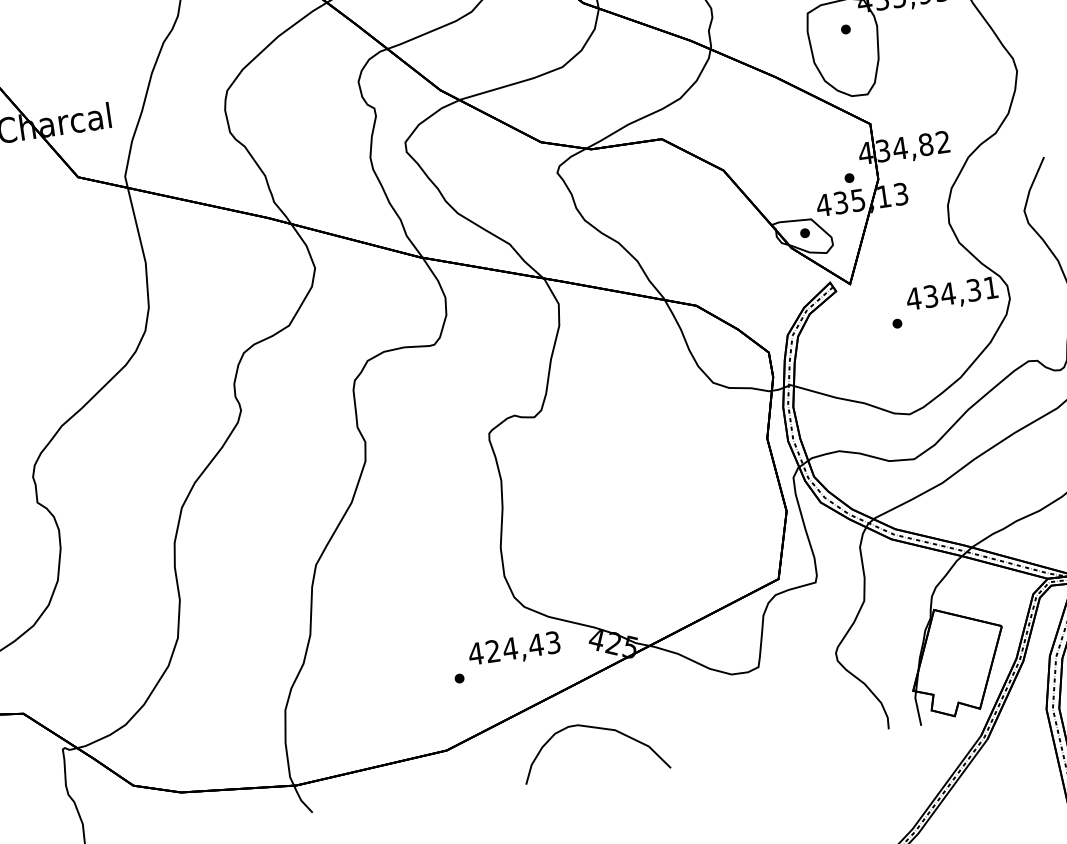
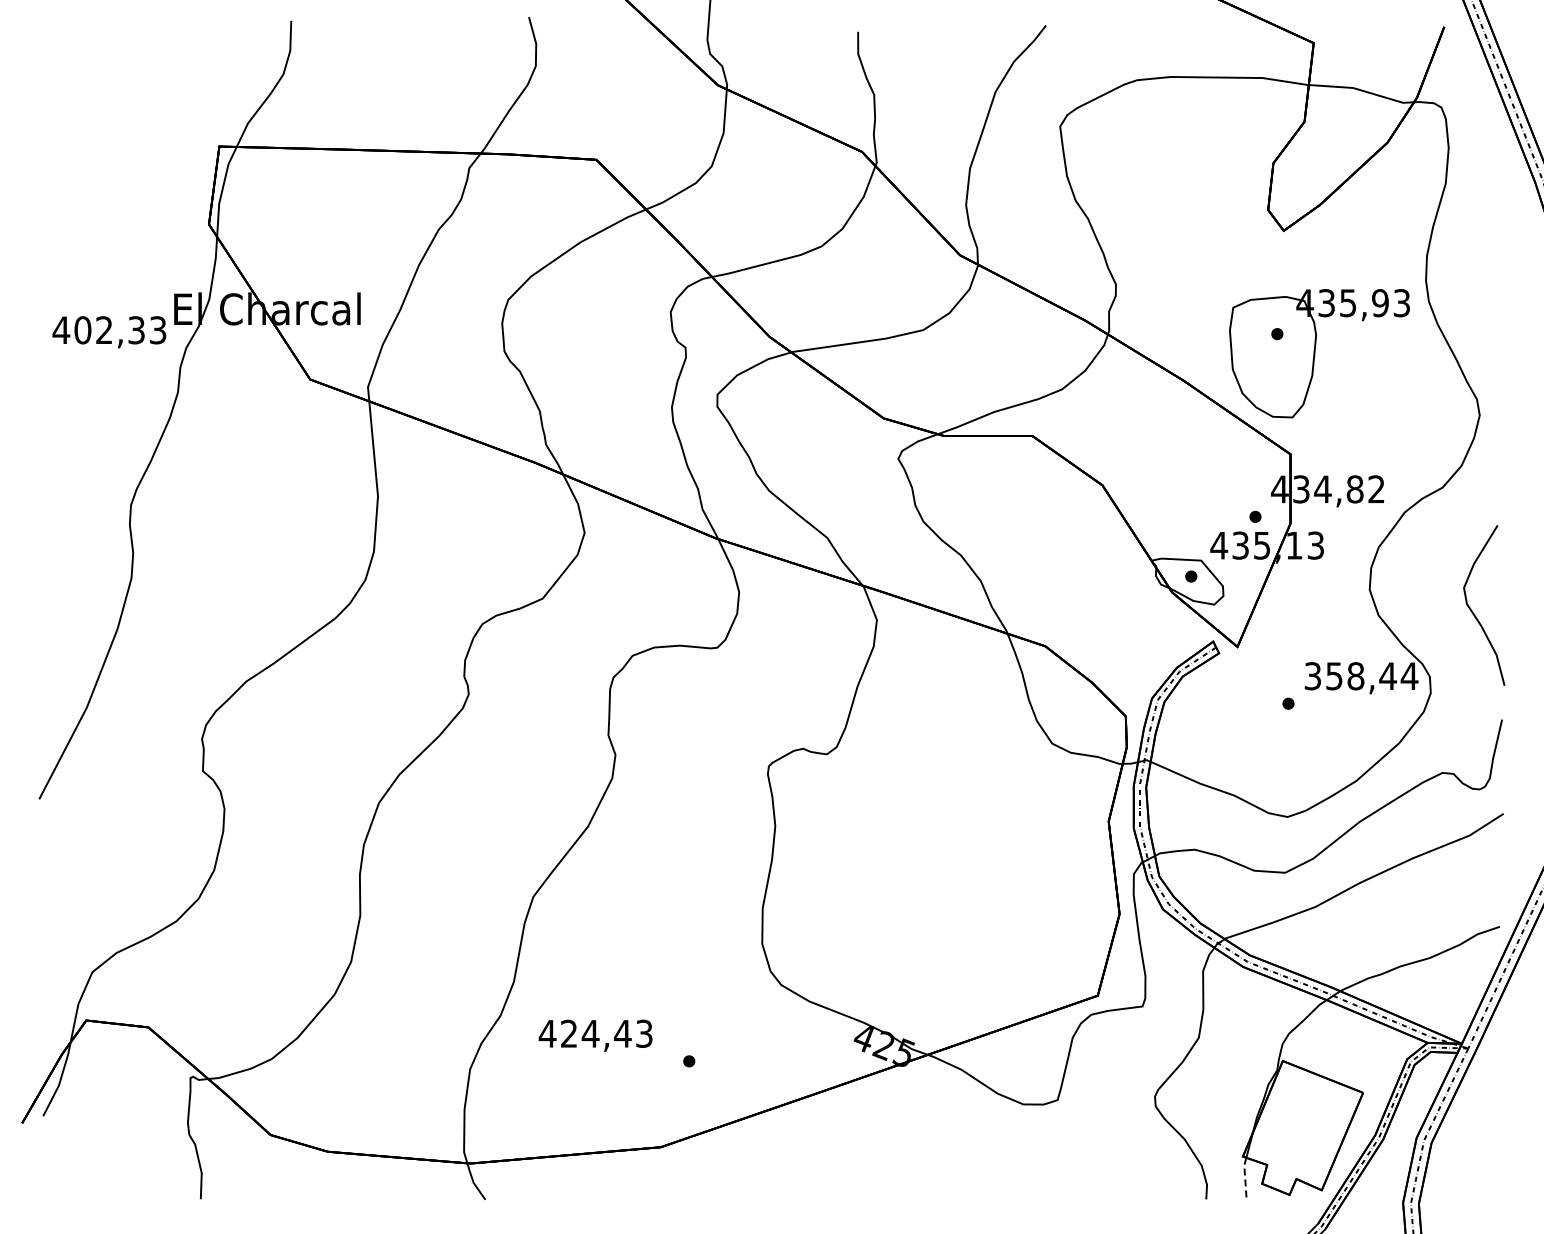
text: (952, 293) -> (1361, 676), 434,31 -> 358,44
text: (514, 649) -> (595, 1035), moved
line: (917, 708) -> (1245, 1178), solid -> dashed
curve: (595, 728) -> (846, 1146), removed

